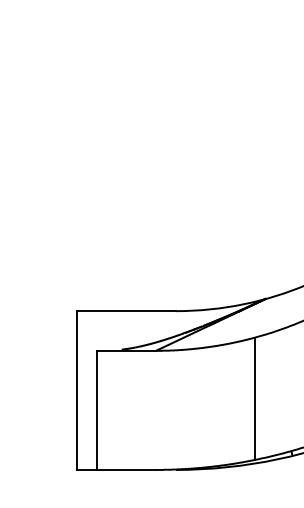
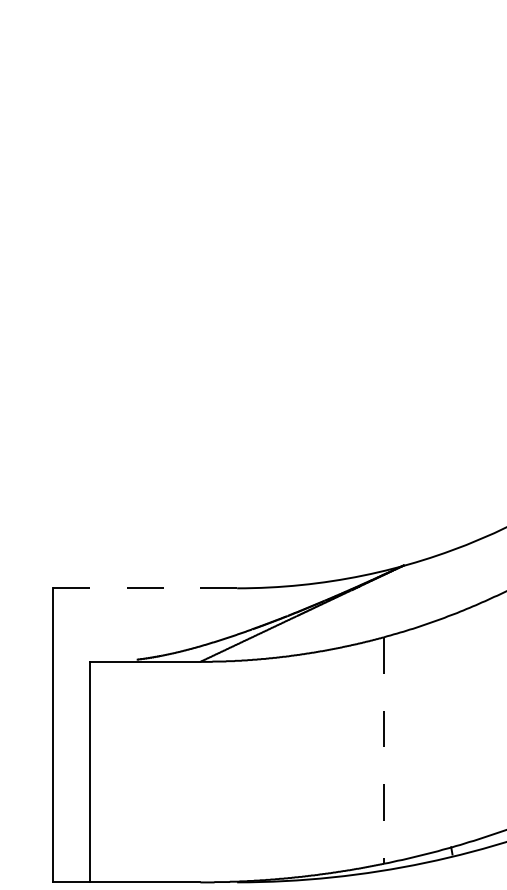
line: (126, 311) -> (145, 588), solid -> dashed
line: (255, 399) -> (384, 751), solid -> dashed

